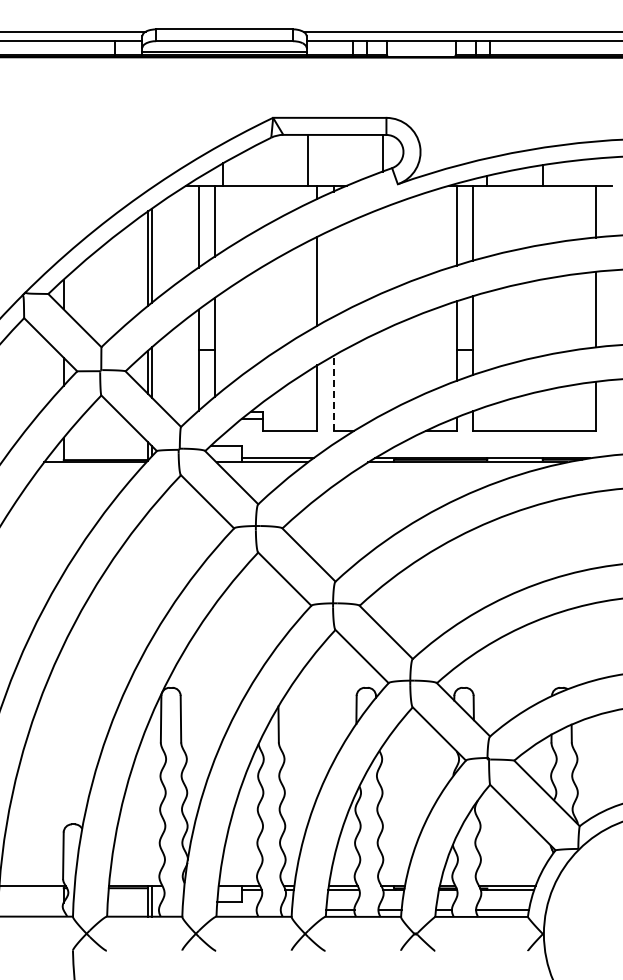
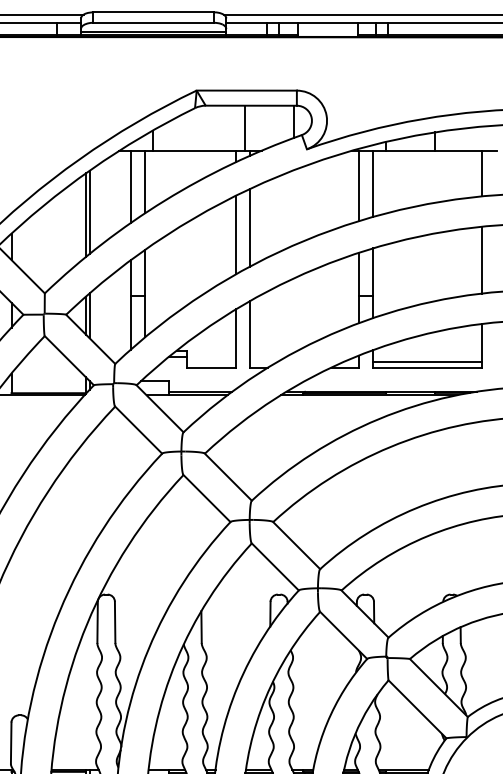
line: (307, 159) -> (244, 127), moved
line: (333, 272) -> (250, 227), added
line: (333, 393) -> (250, 334), dashed -> solid
line: (534, 424) -> (427, 361), added

